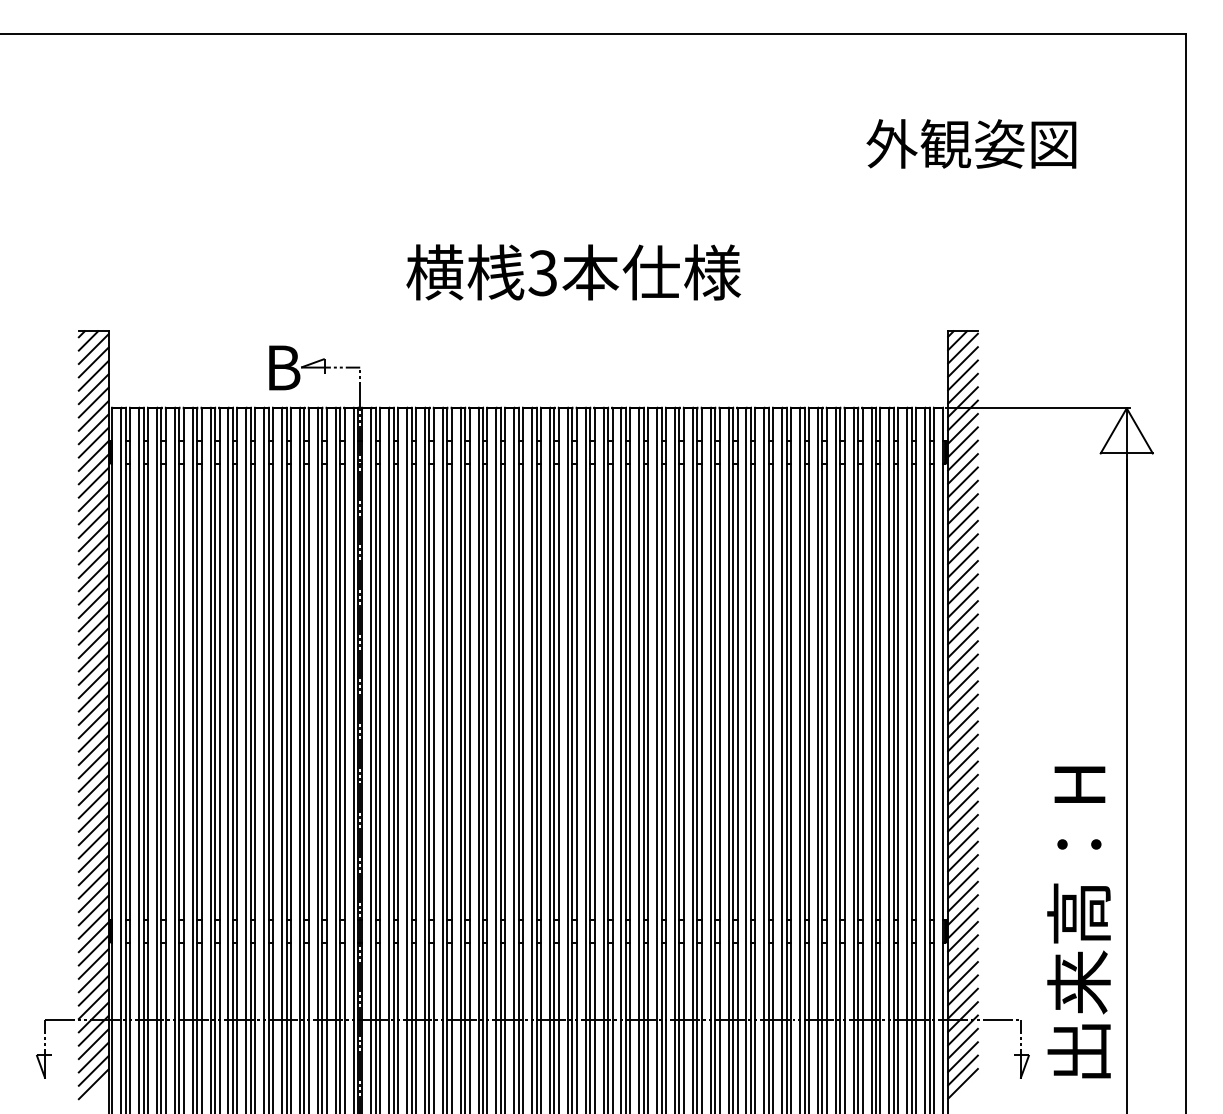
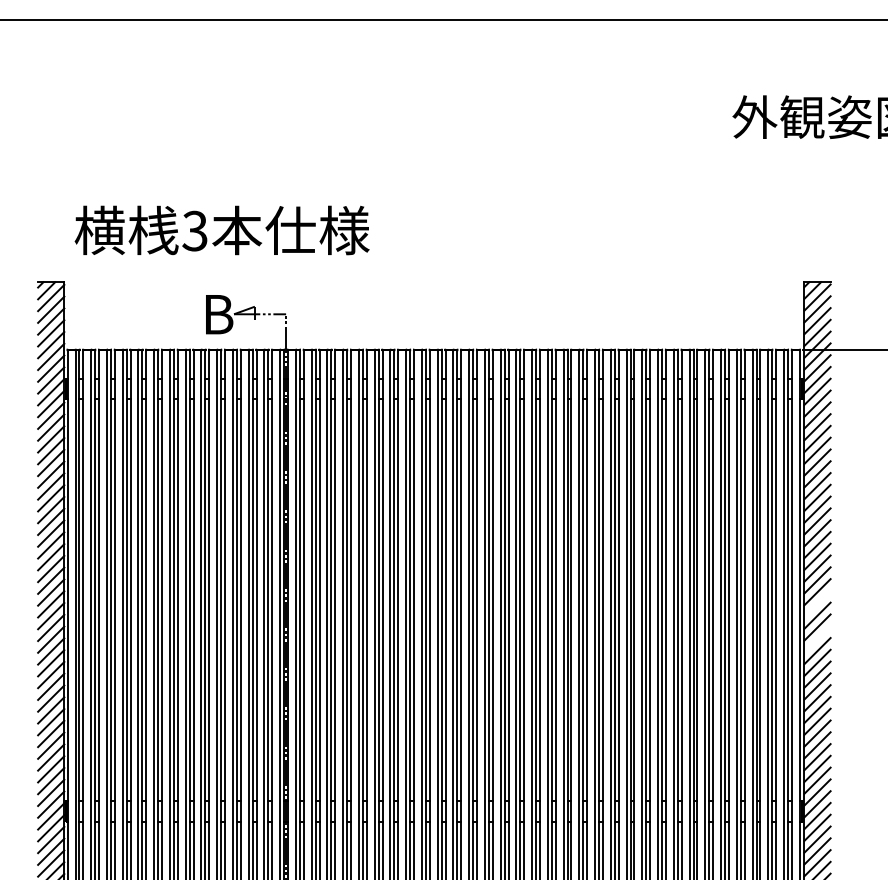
text: (573, 272) -> (222, 230), moved
line: (962, 696) -> (817, 604), removed
line: (962, 736) -> (817, 639), removed

